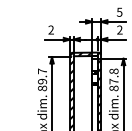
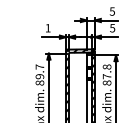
text: (50, 29) -> (47, 27), 2 -> 1
text: (119, 29) -> (112, 27), 2 -> 5

